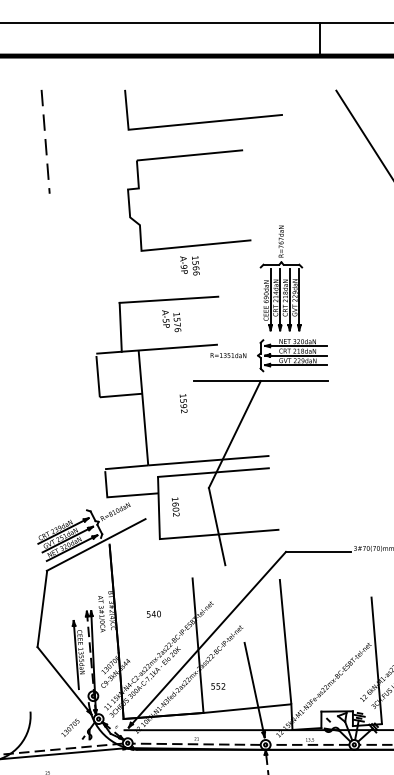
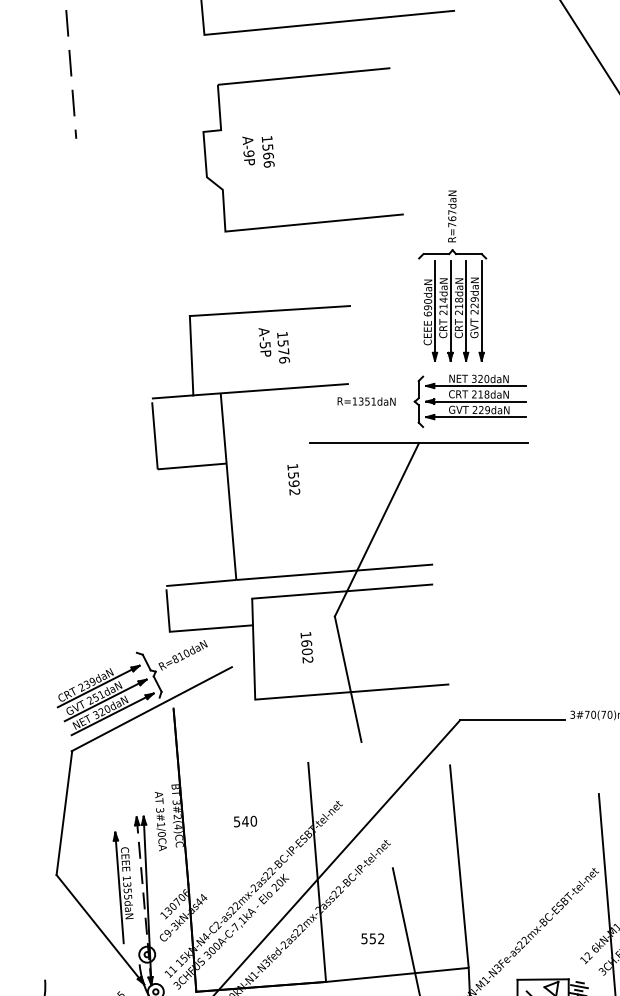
text: (189, 265) -> (257, 151), moved
text: (175, 506) -> (306, 646), moved
text: (218, 686) -> (373, 938), moved

